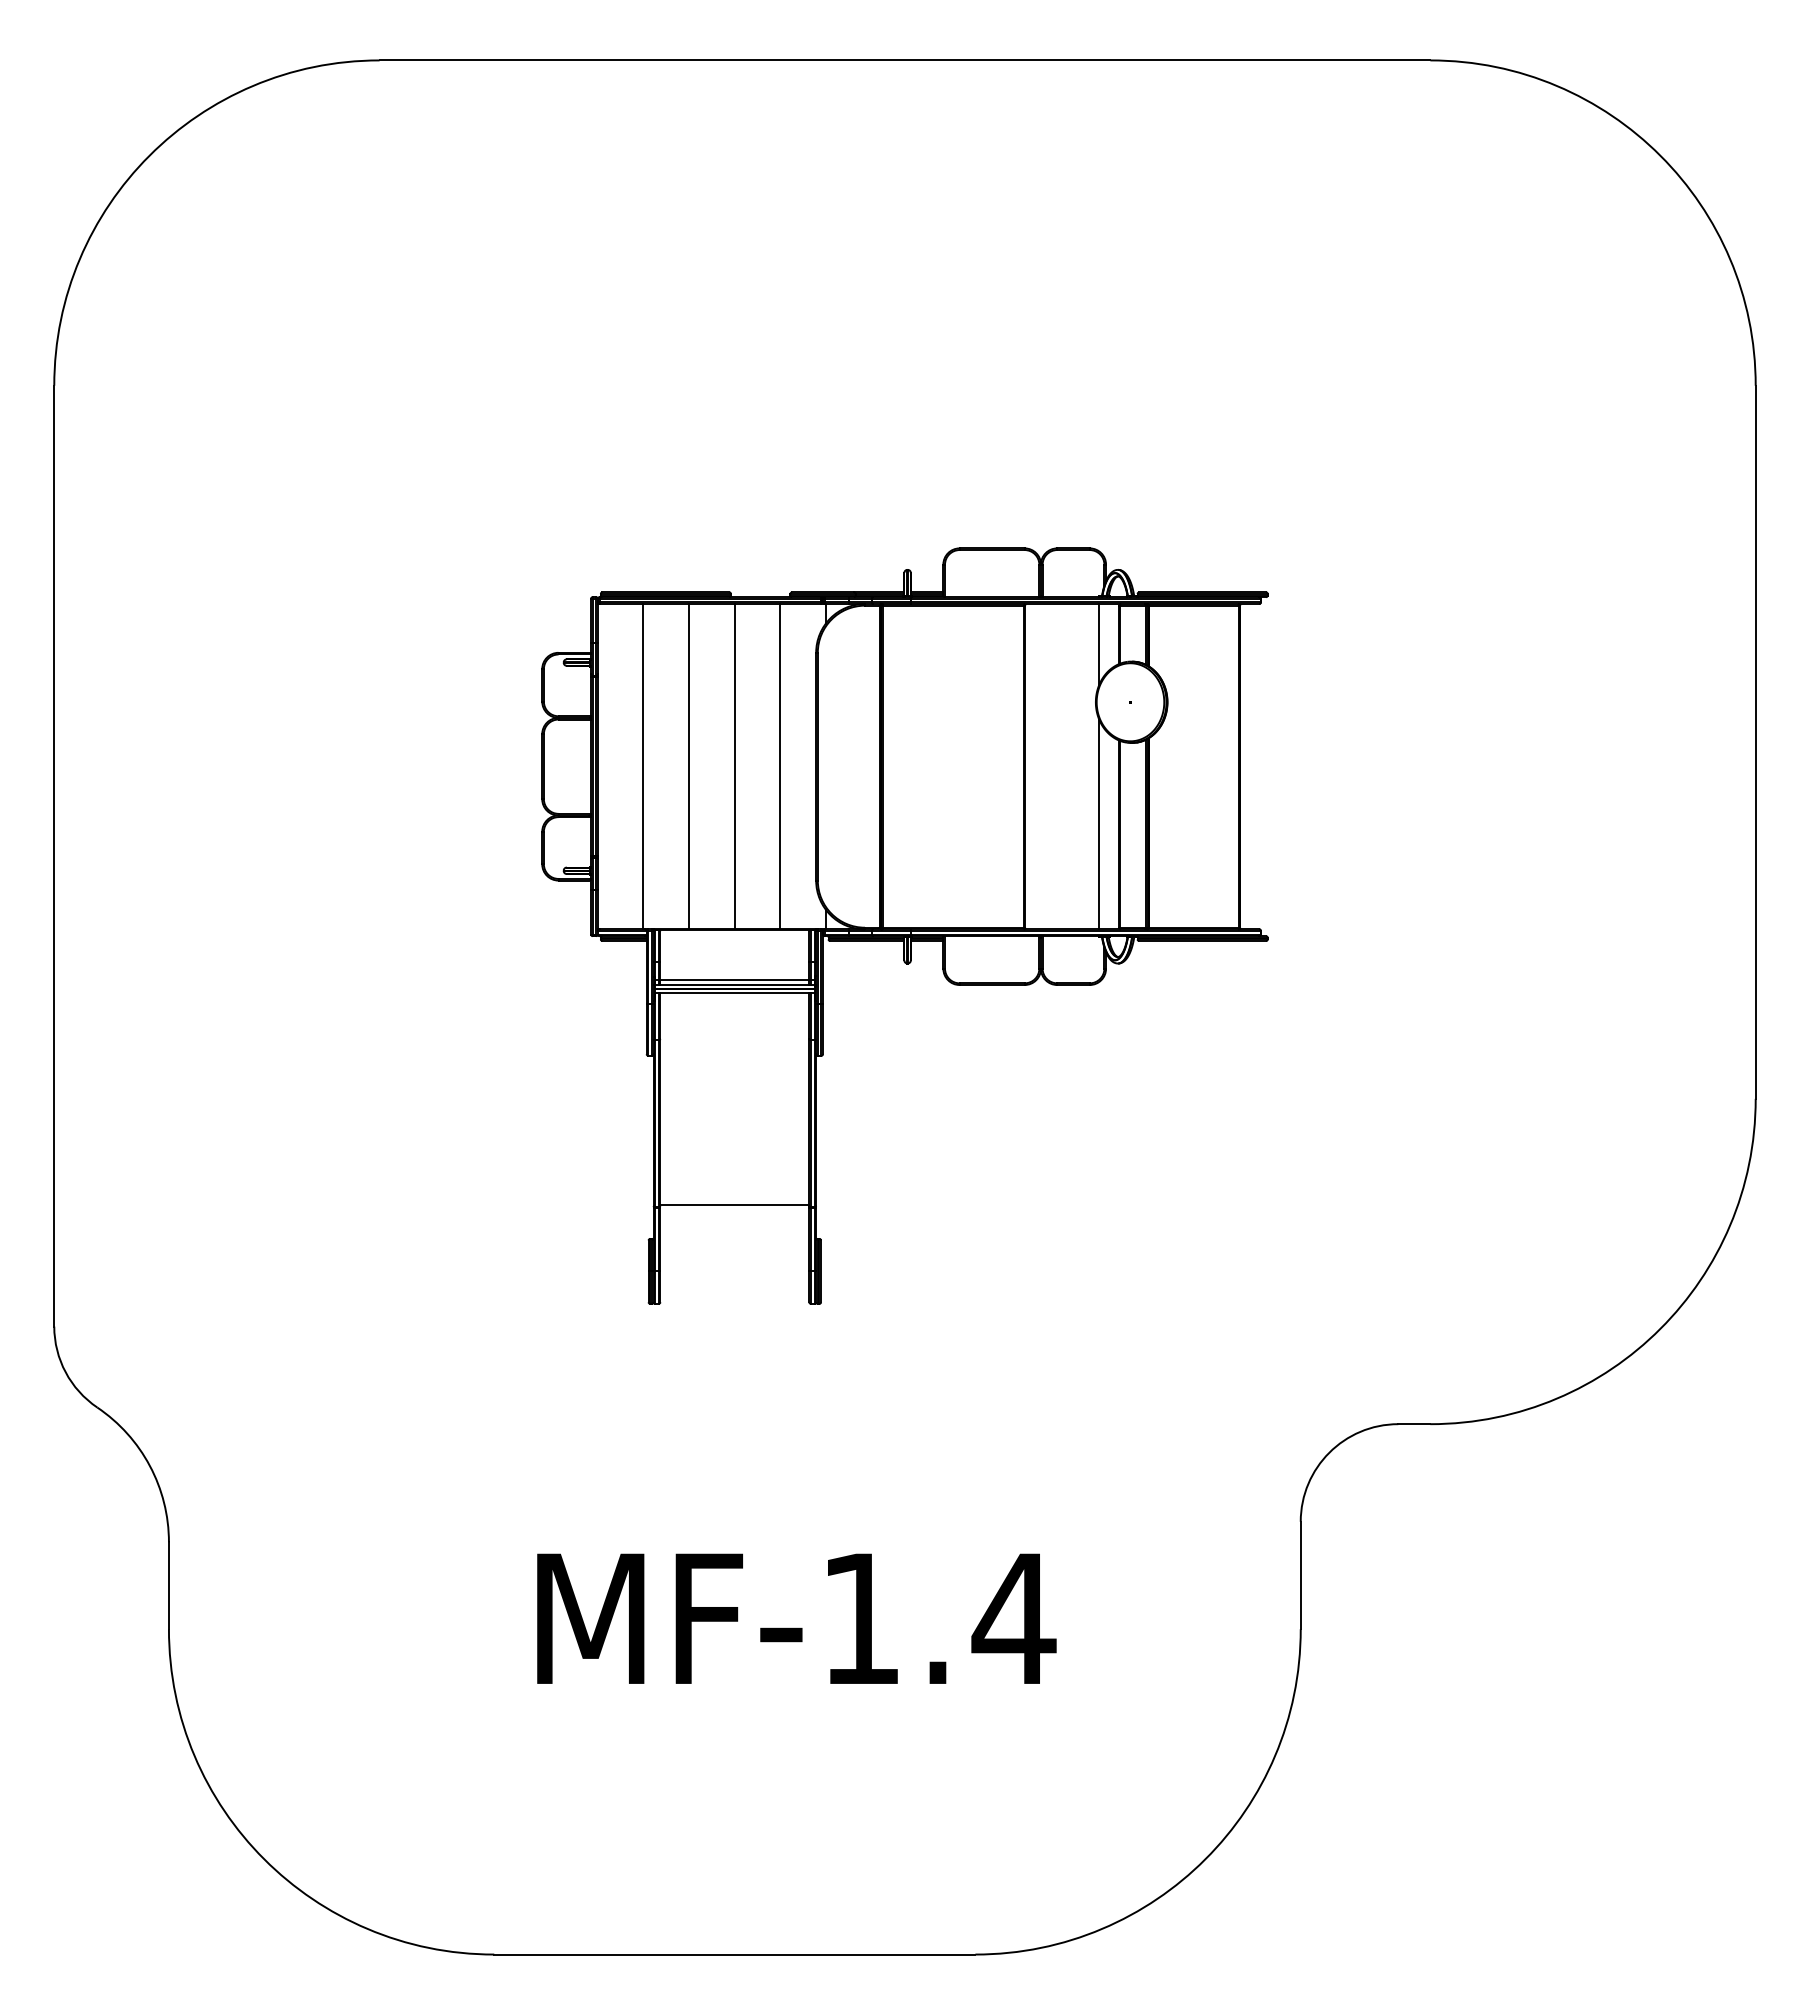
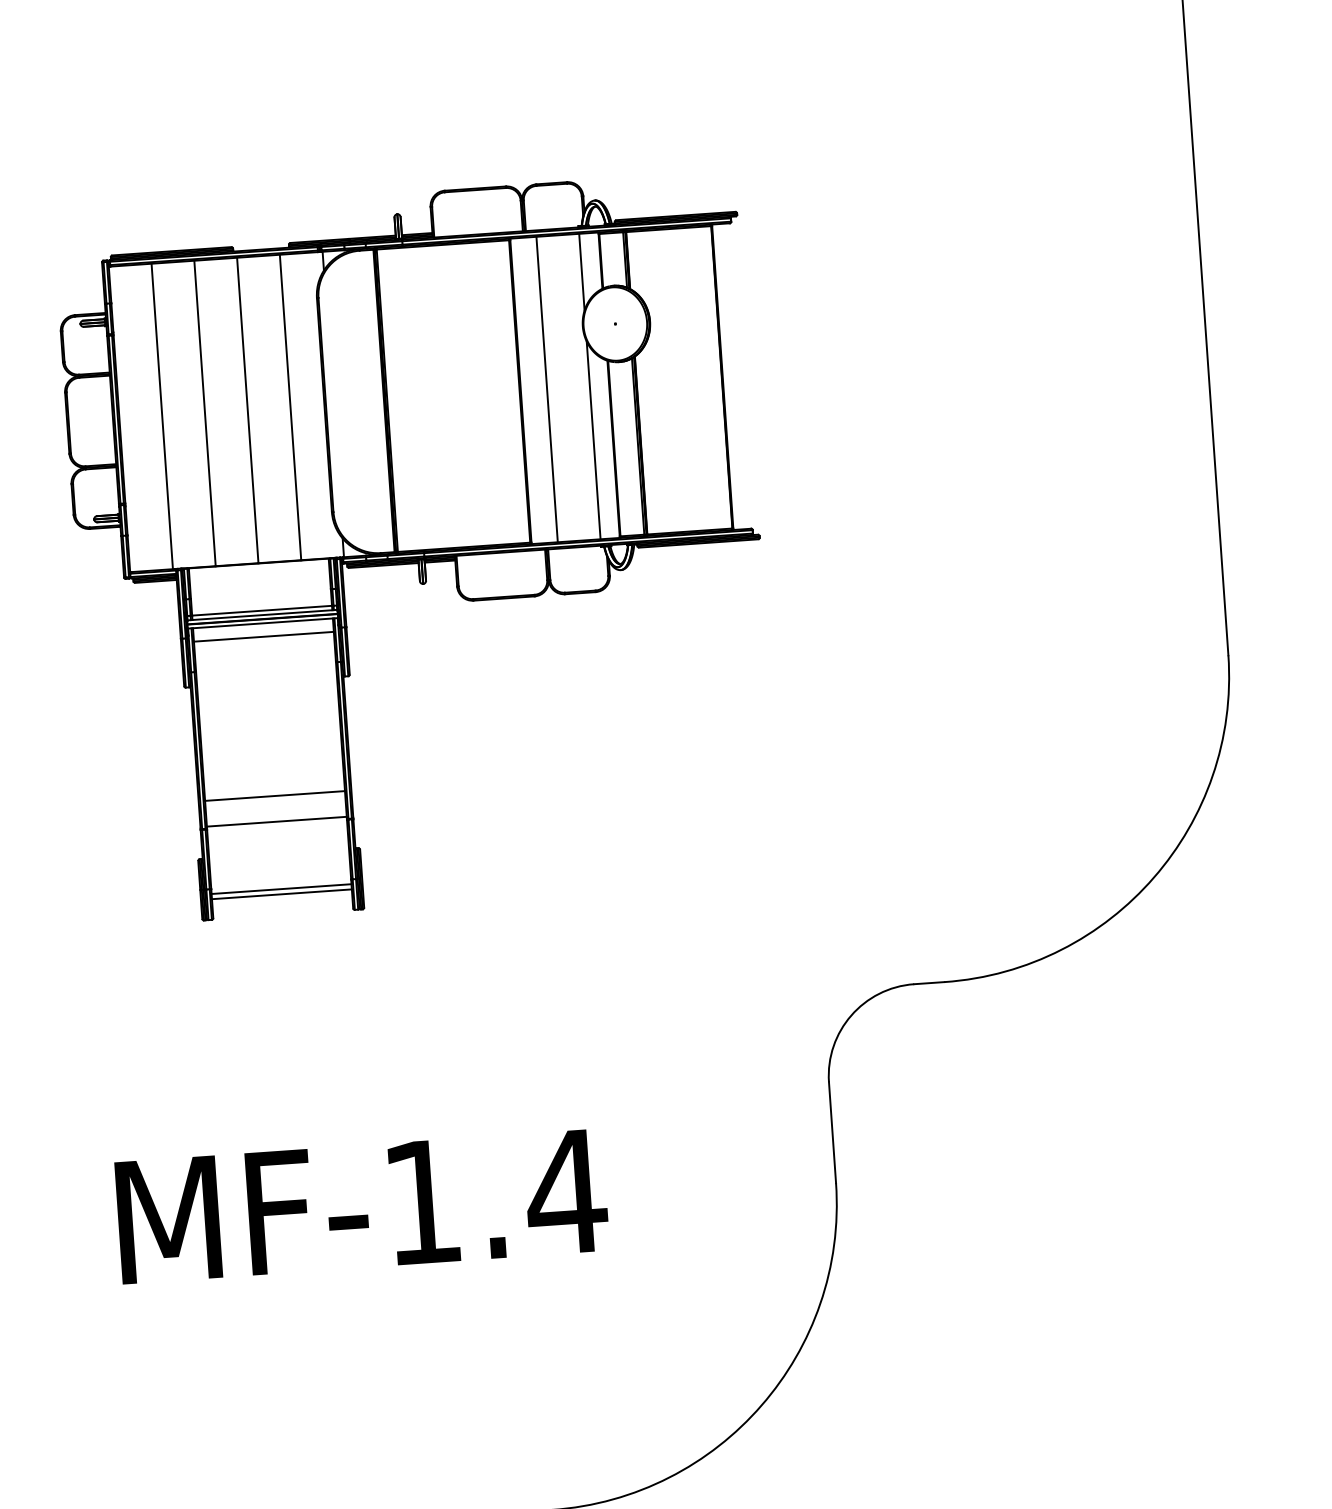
line: (1053, 766) -> (547, 389), added
line: (734, 1007) -> (263, 636), added
line: (734, 1177) -> (274, 796), added
line: (734, 1276) -> (281, 889), added
line: (734, 1282) -> (281, 894), added

